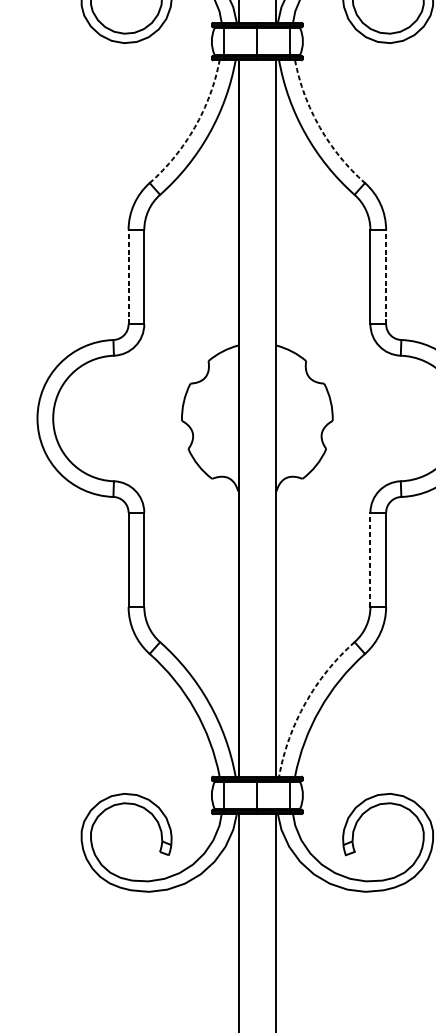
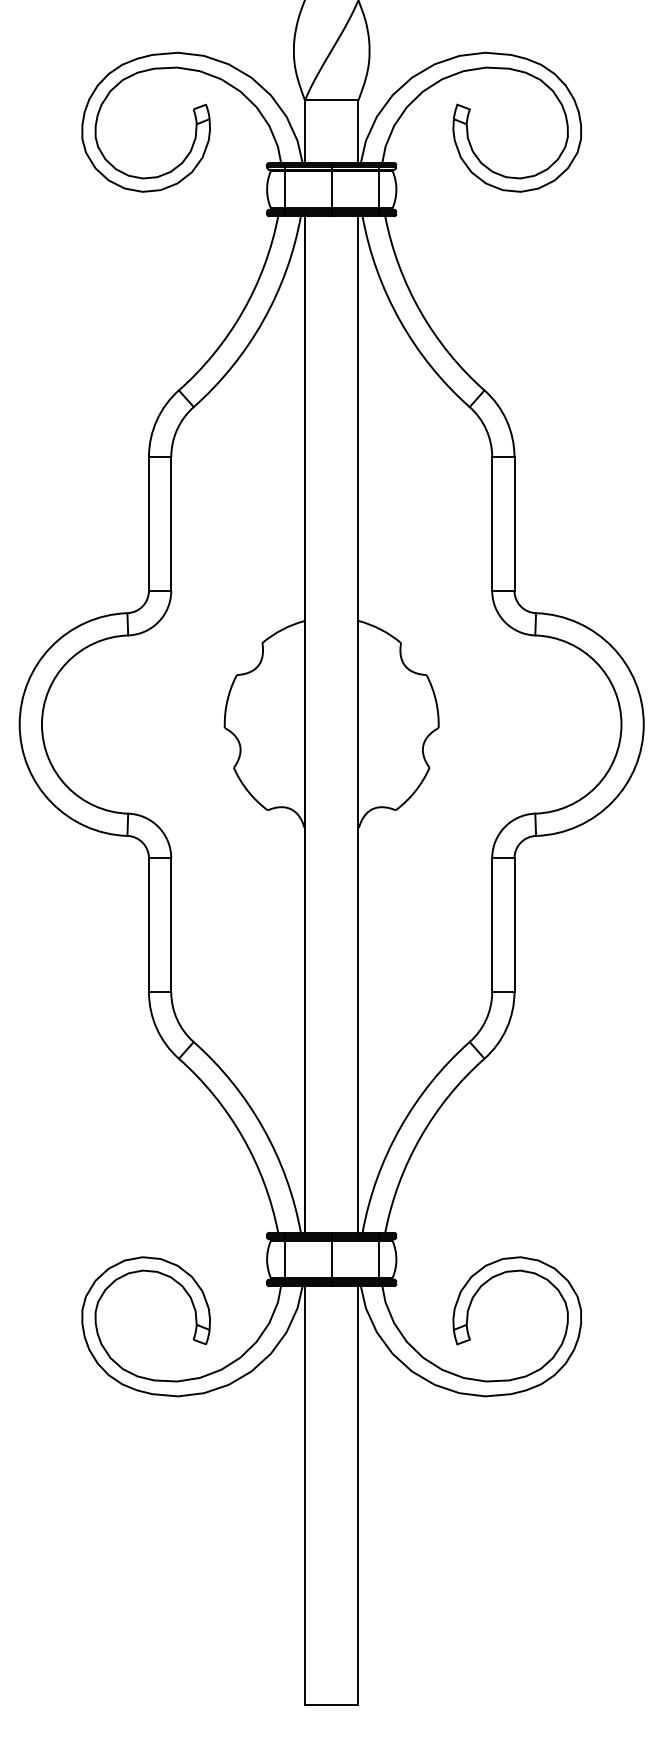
arc: (194, 127) -> (242, 311), dashed -> solid
arc: (319, 127) -> (420, 311), dashed -> solid
line: (128, 277) -> (148, 524), dashed -> solid
line: (386, 277) -> (514, 524), dashed -> solid
line: (370, 560) -> (492, 925), dashed -> solid
arc: (305, 703) -> (400, 1128), dashed -> solid

